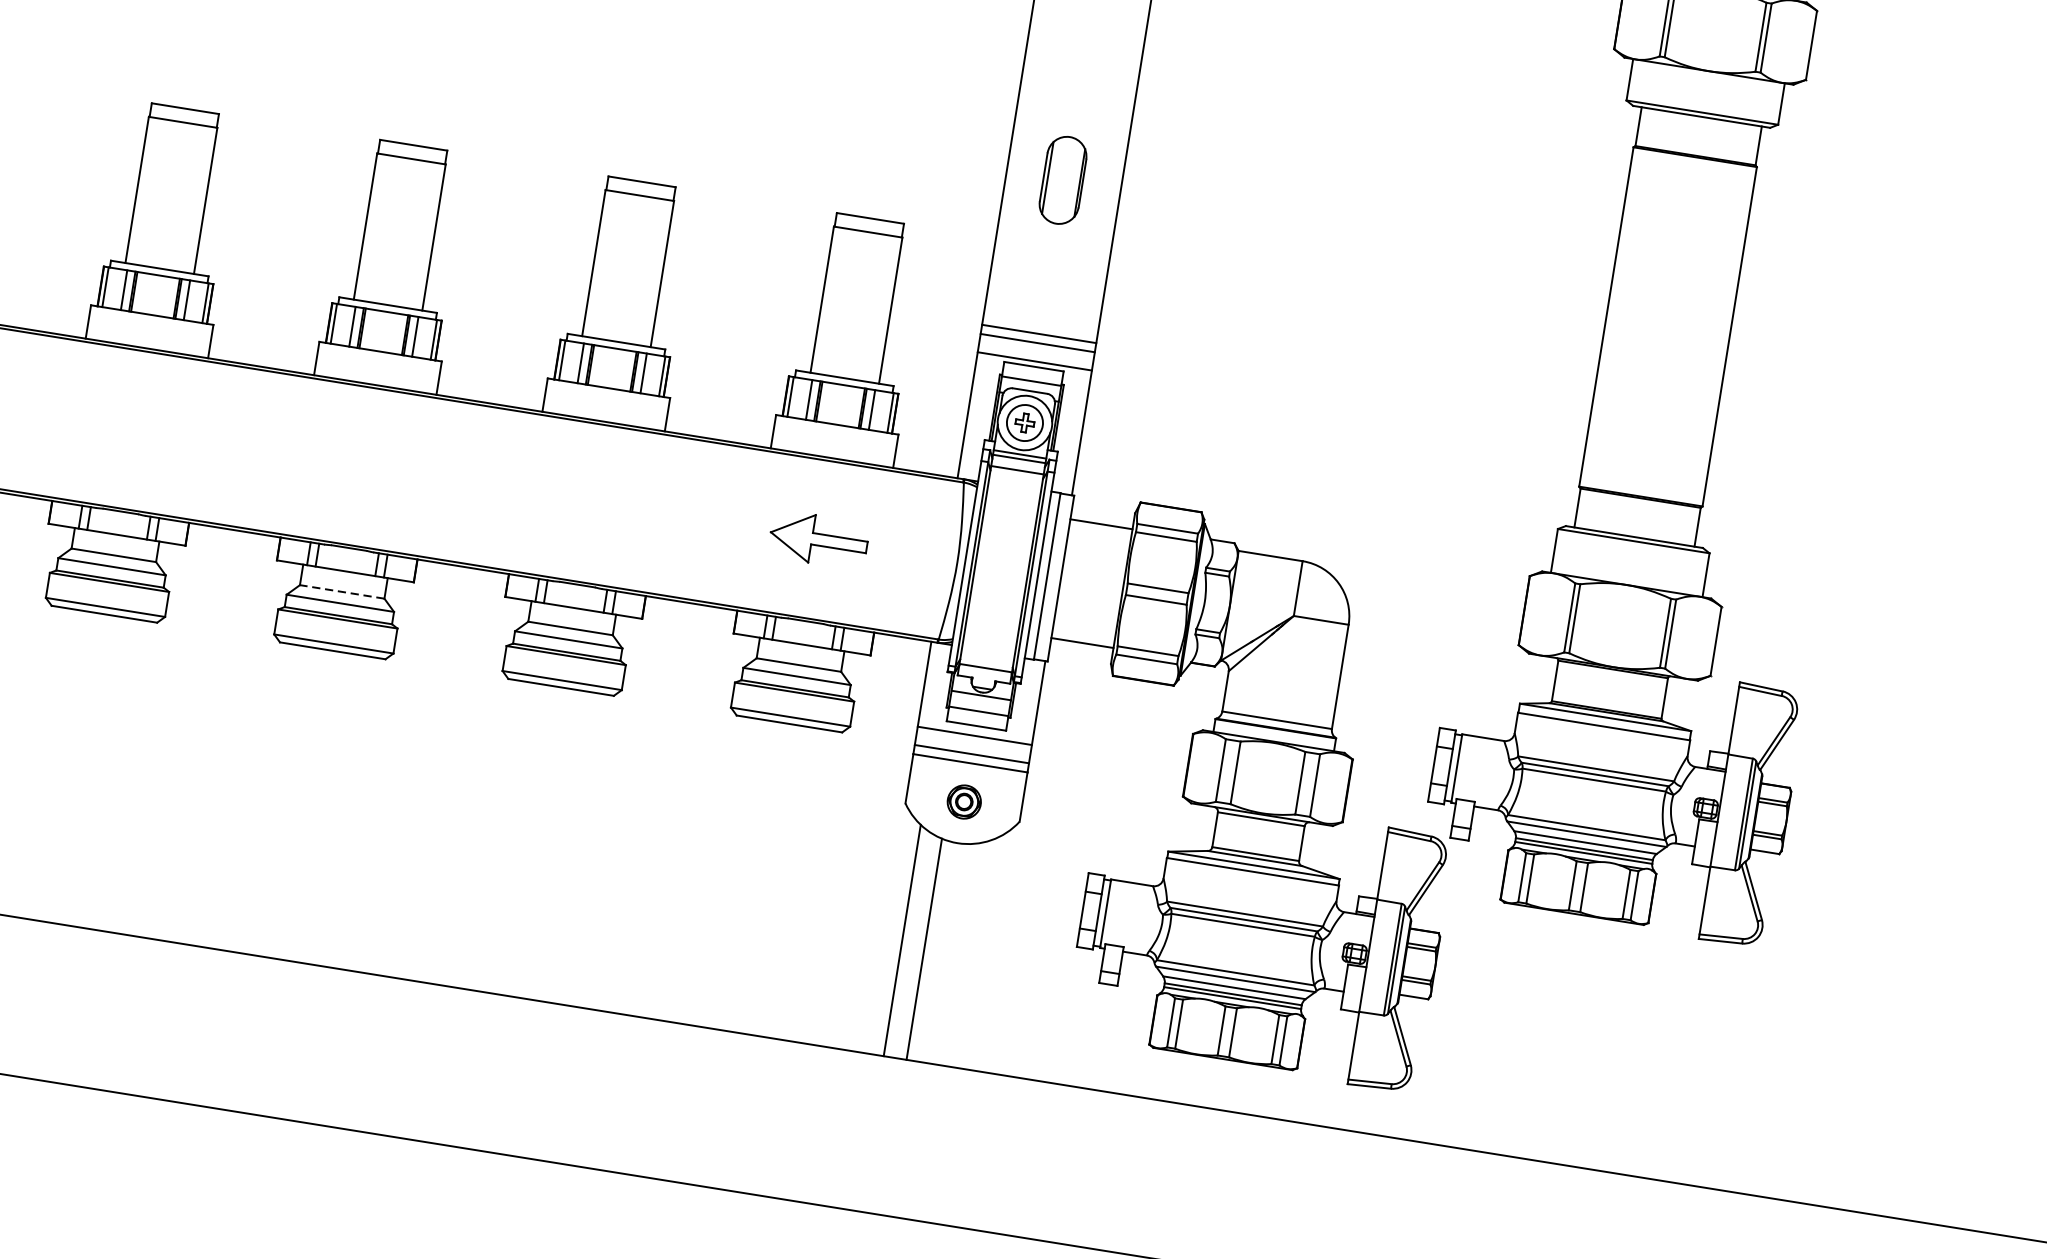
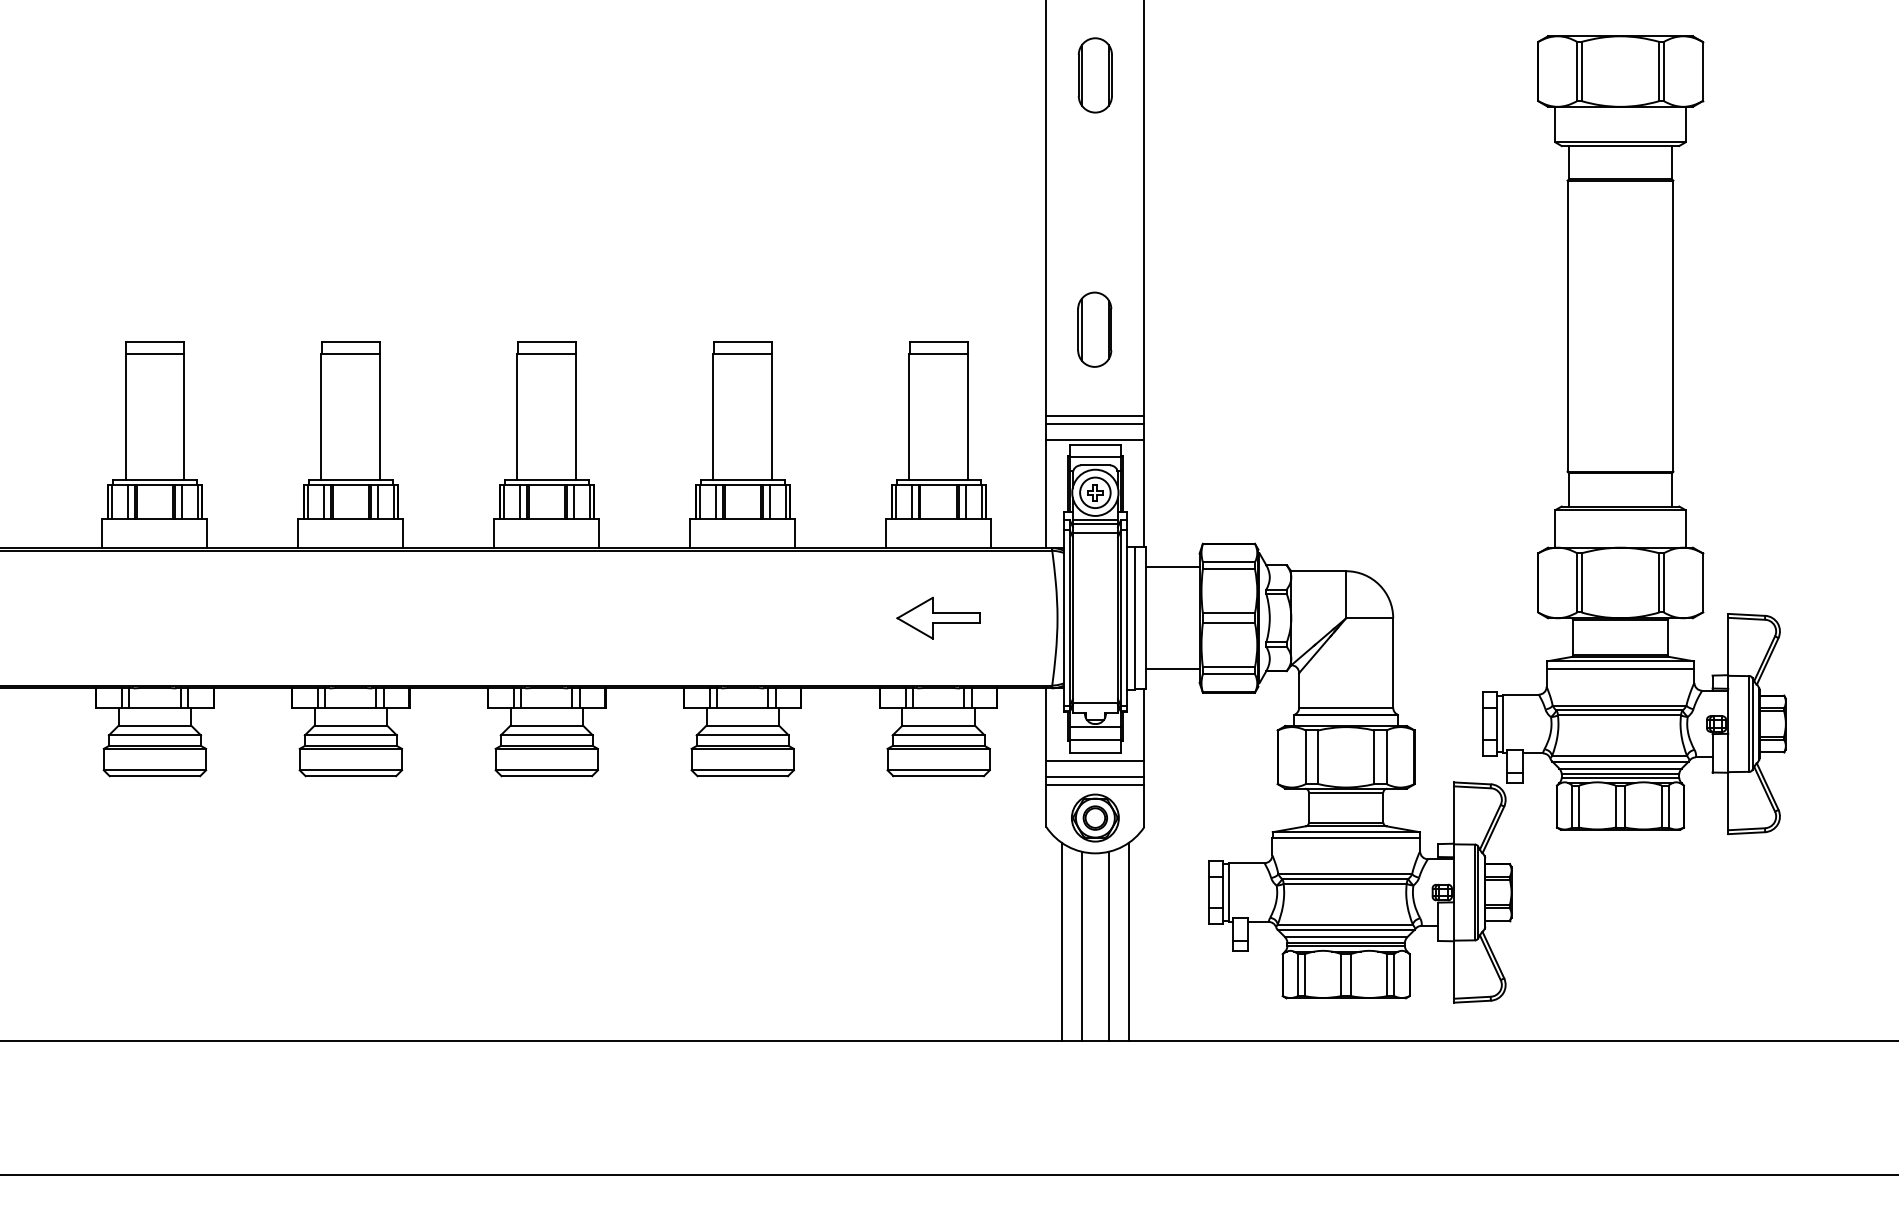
part: (1062, 180) -> (1094, 329), moved
line: (341, 591) -> (546, 725), dashed -> solid
part: (964, 801) -> (1095, 817), size x1.67
line: (979, 952) -> (1128, 941), added
line: (956, 954) -> (1109, 946), added

